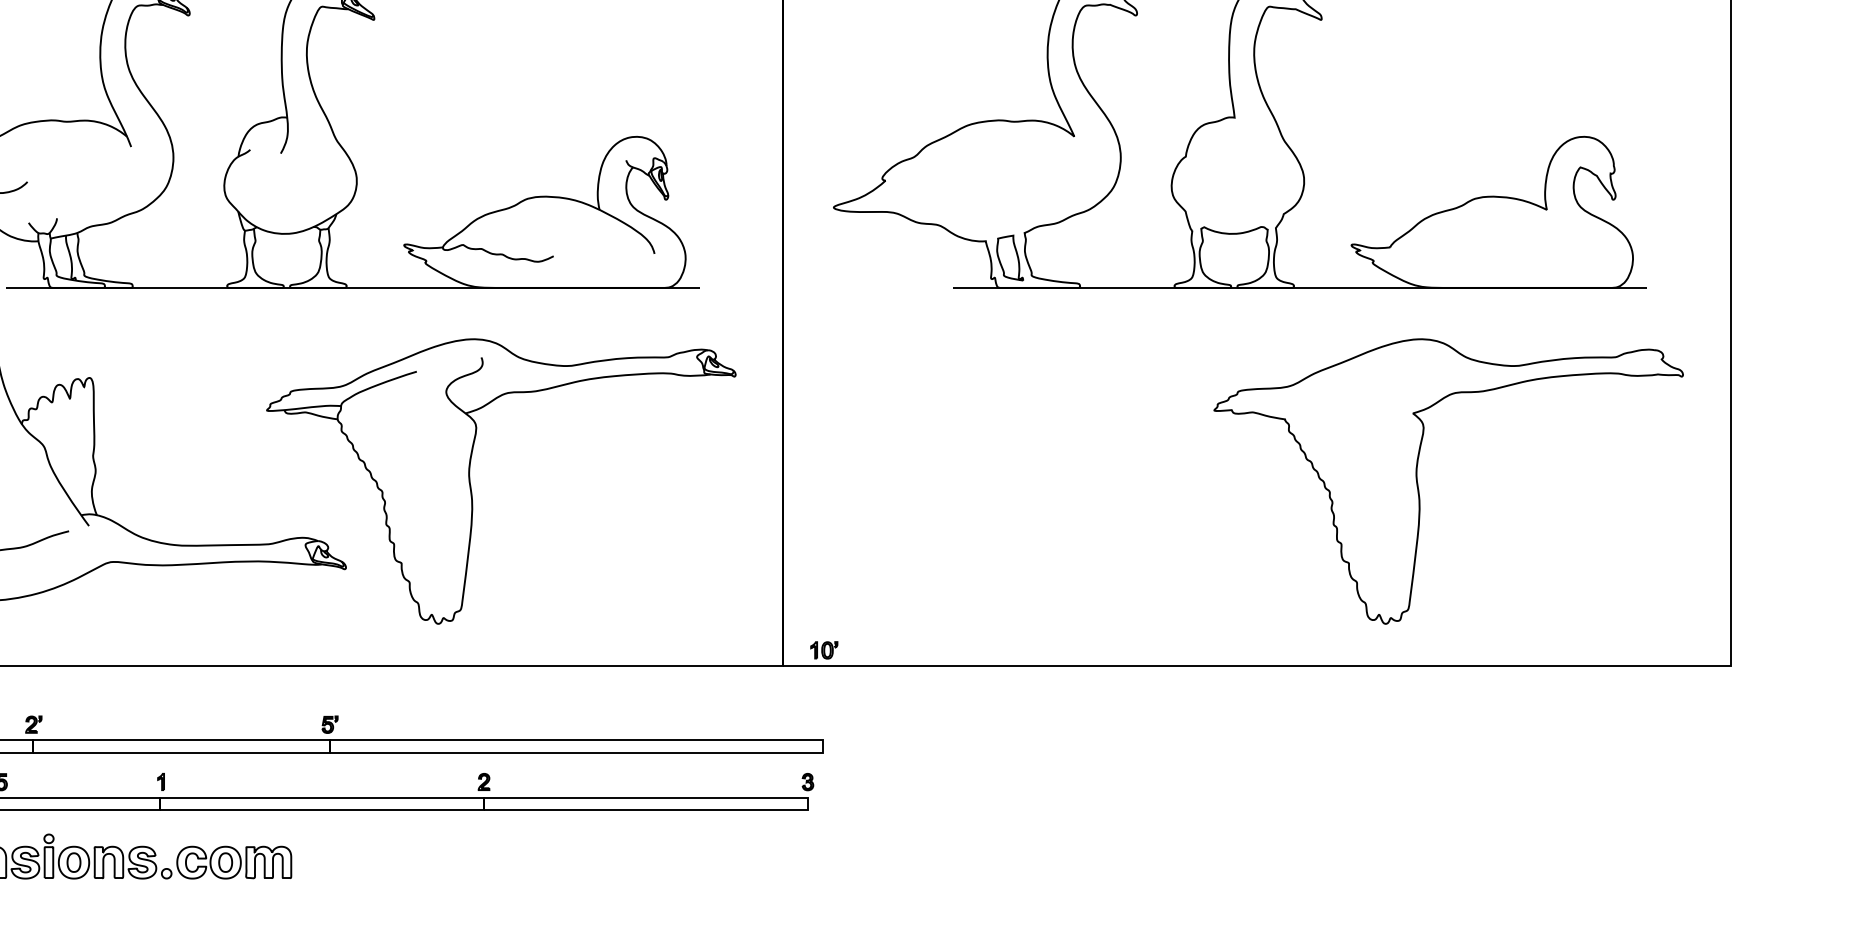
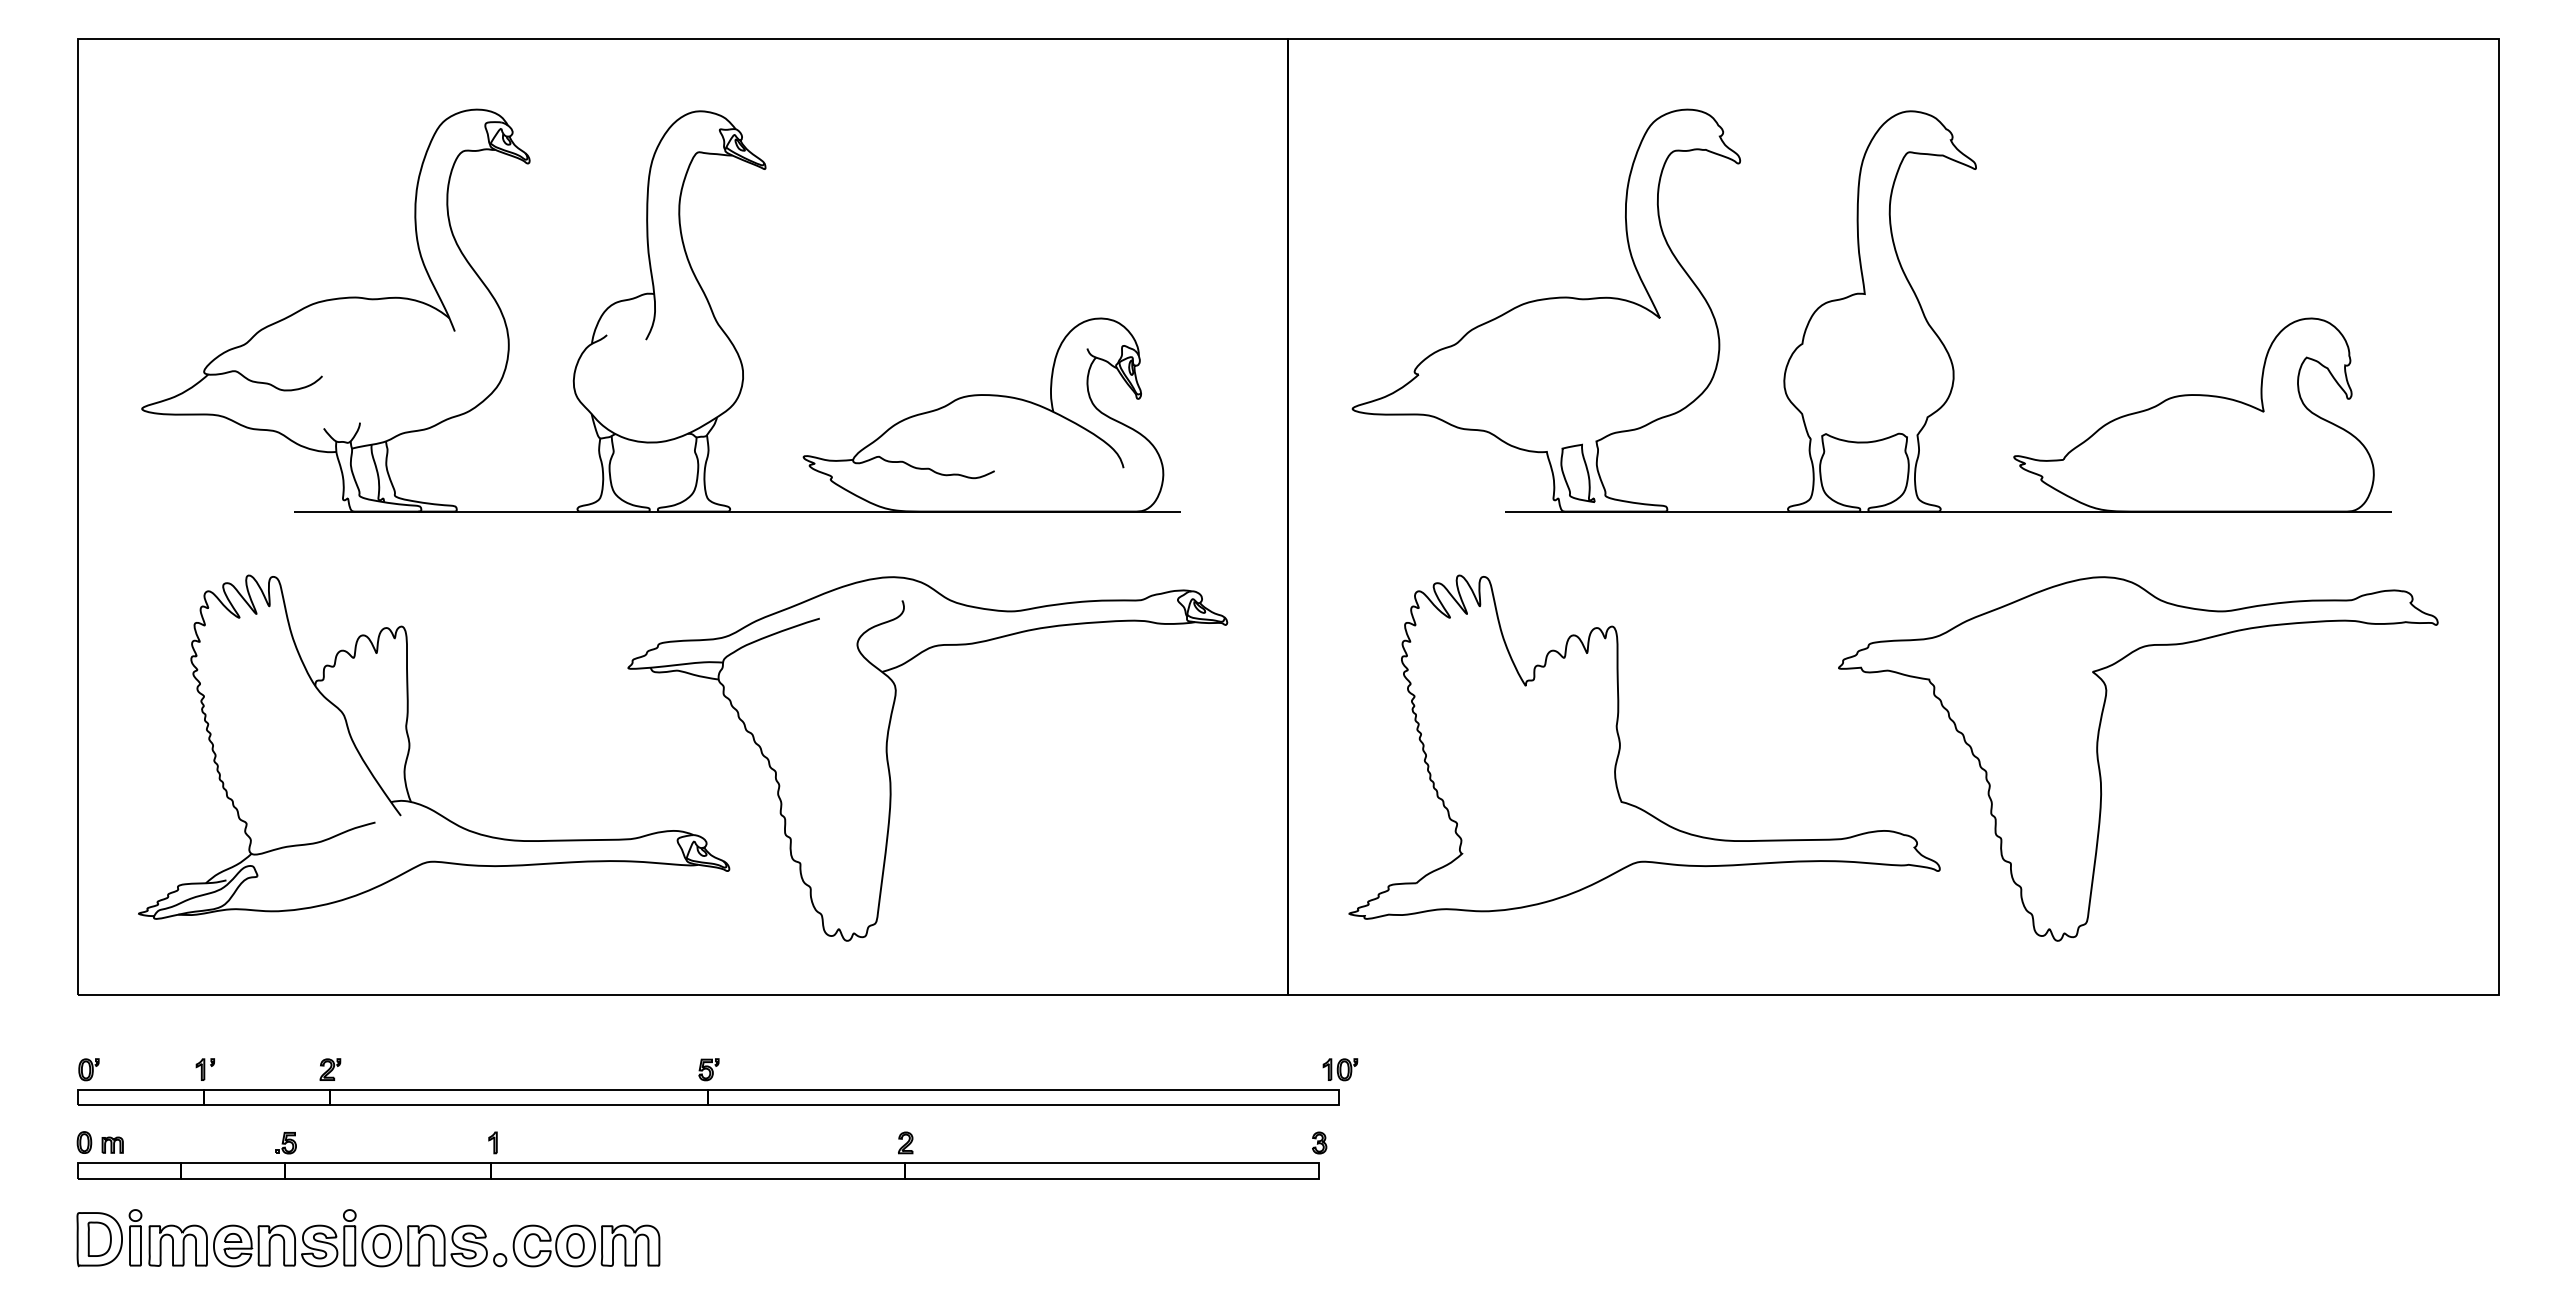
part: (1043, 471) -> (1620, 746), added
part: (824, 650) -> (1340, 1069), moved

